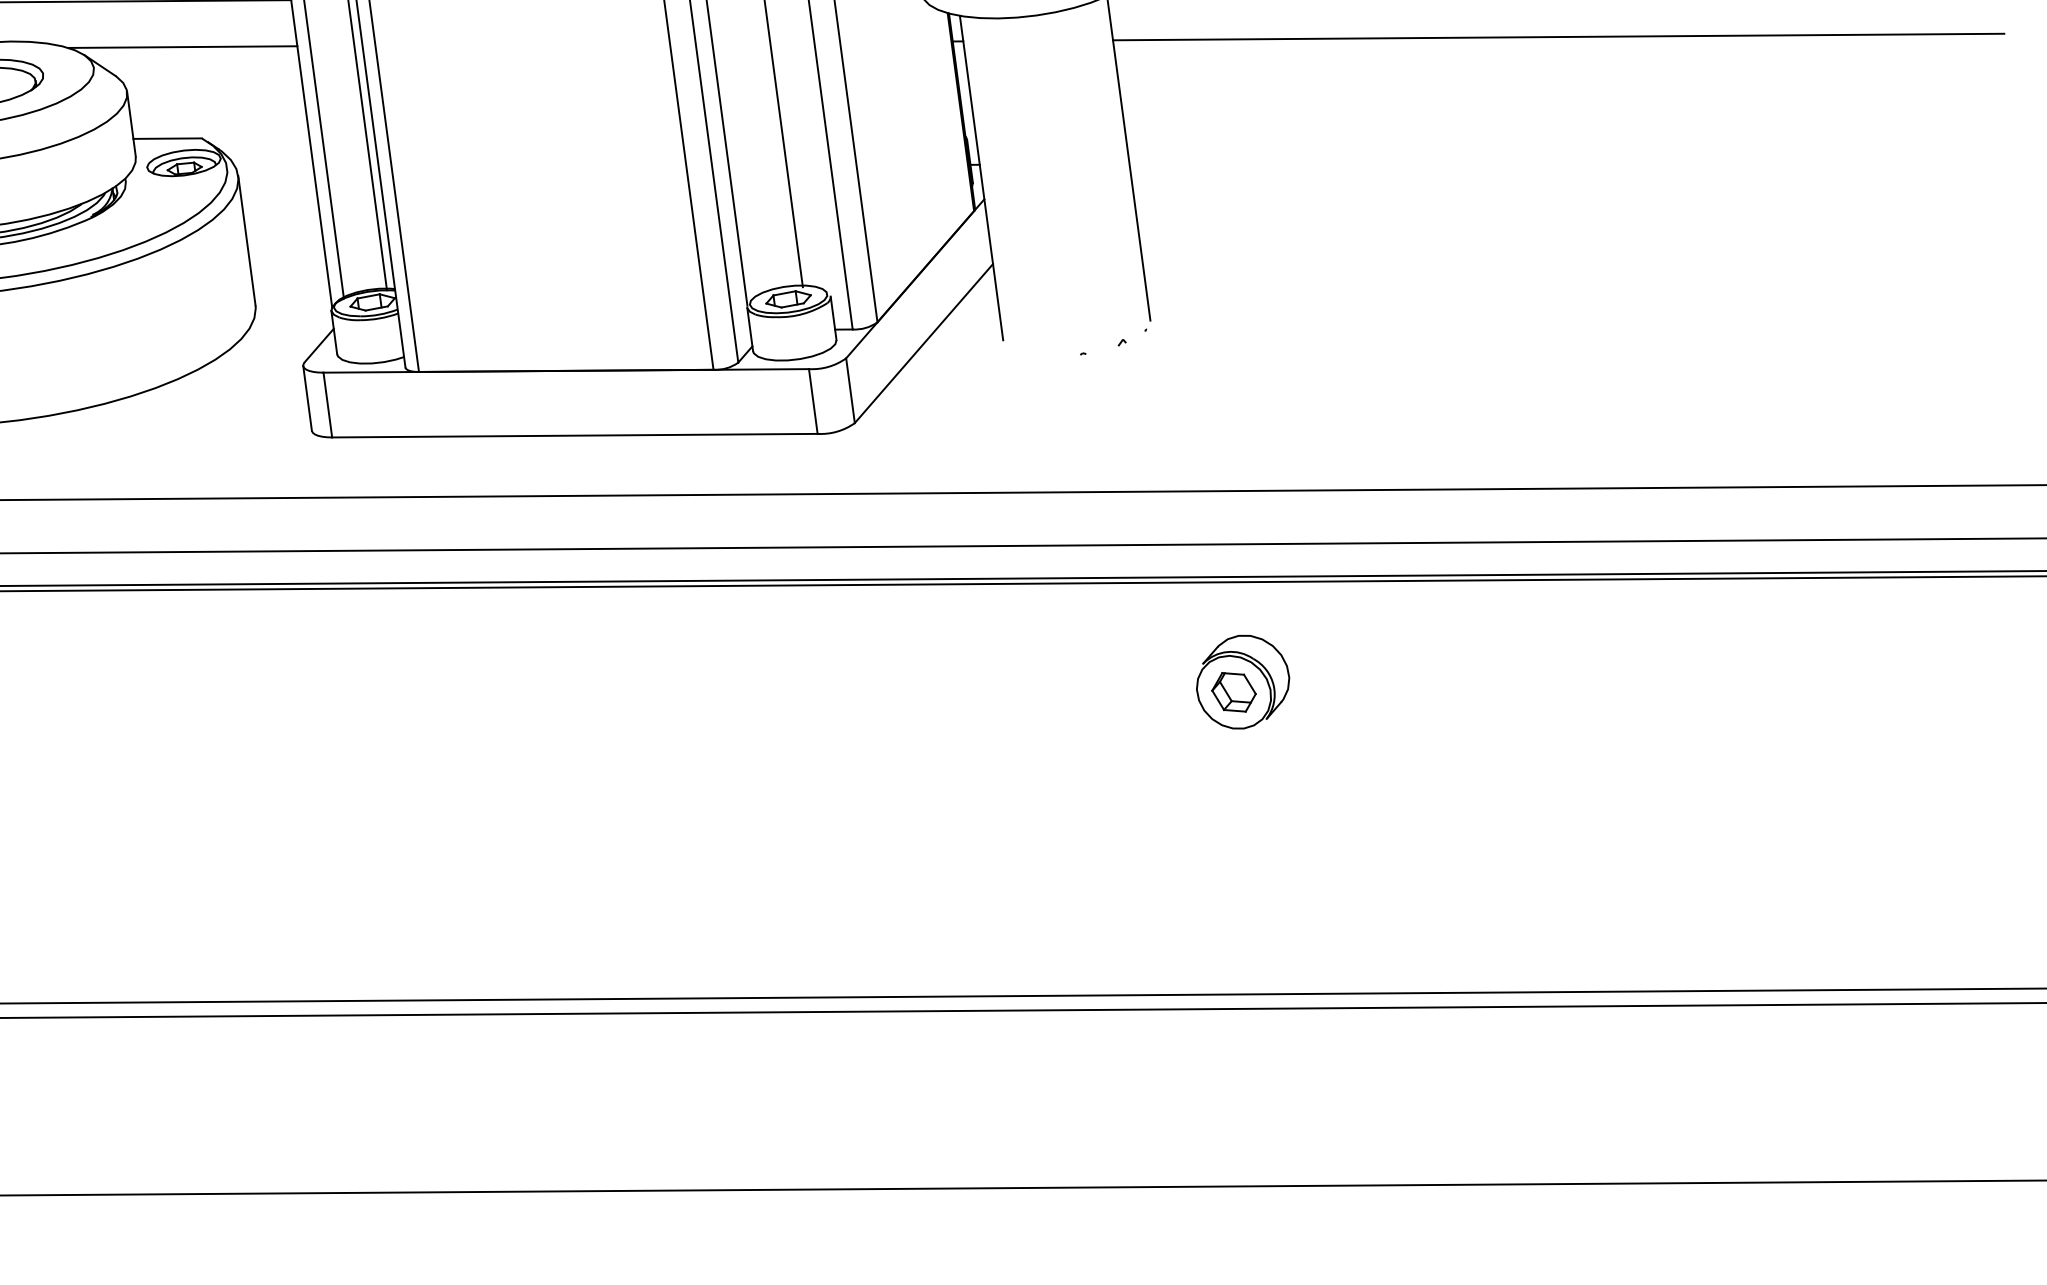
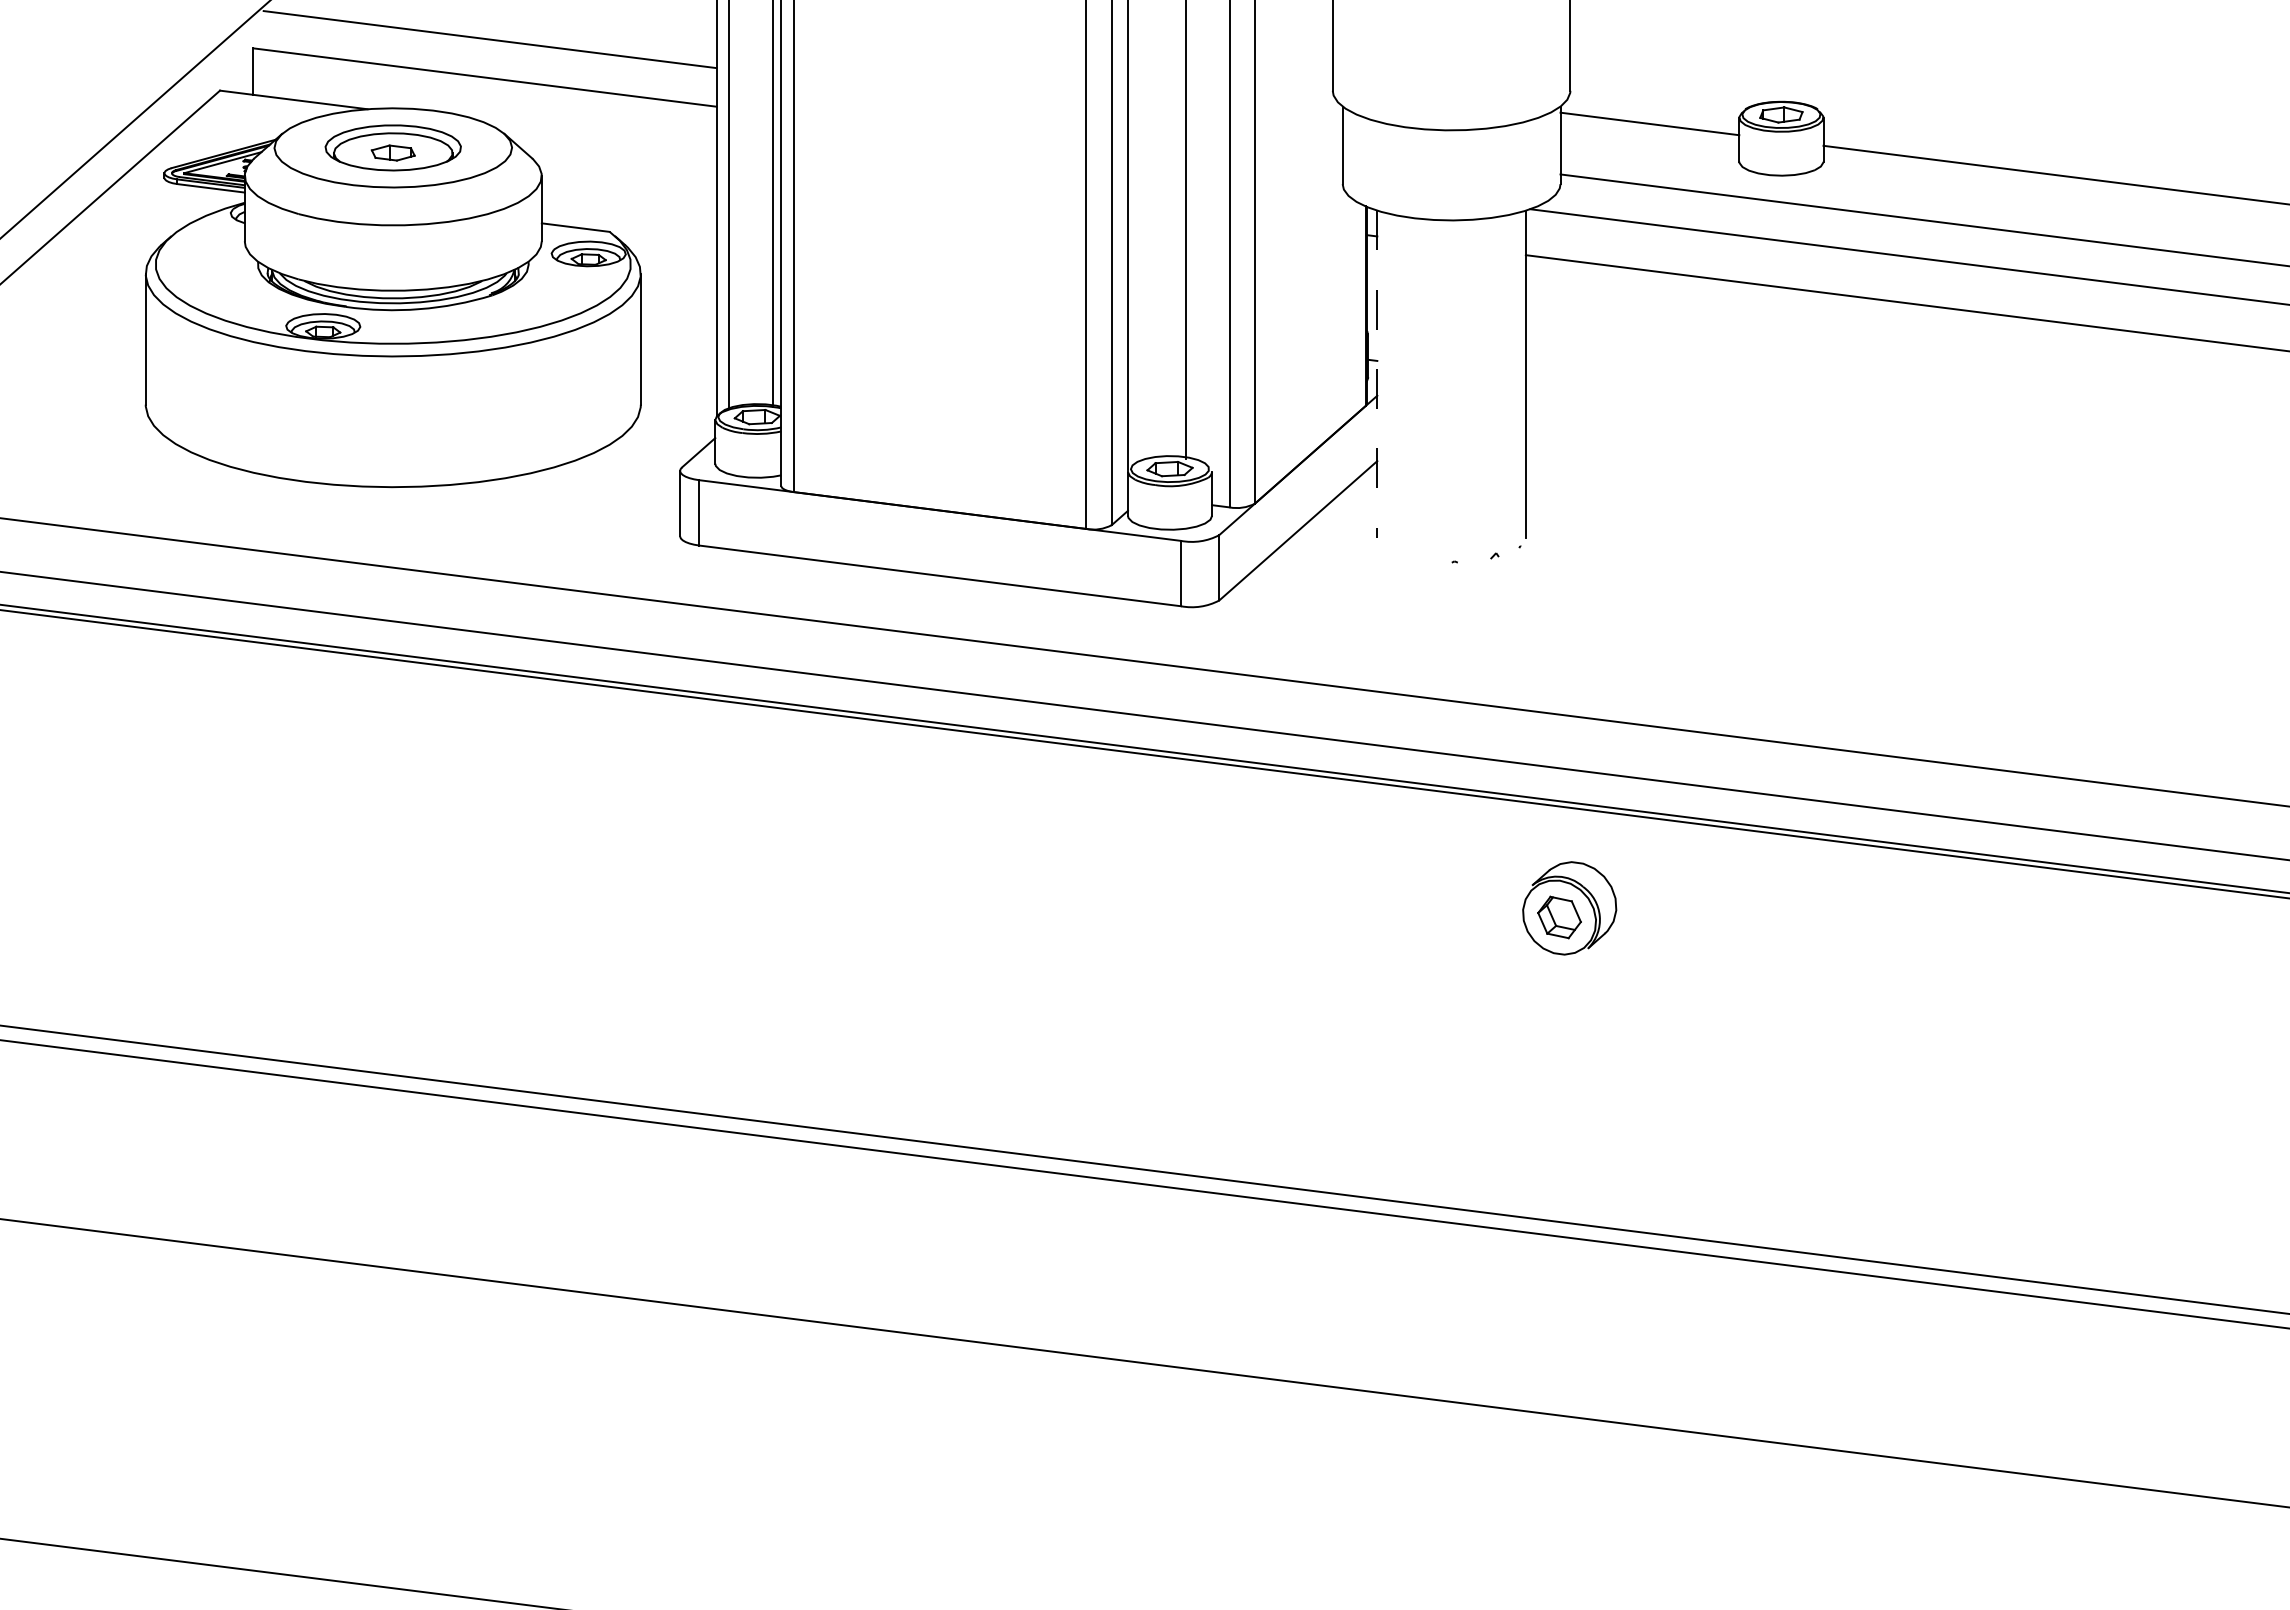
line: (182, 46) -> (602, 138), removed
line: (981, 178) -> (1377, 374), solid -> dashed

